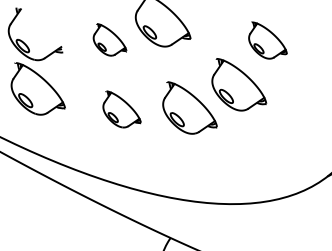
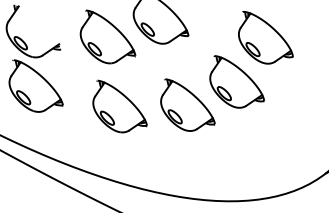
part: (109, 39) -> (107, 36), size x1.67
part: (267, 40) -> (265, 37), size x1.43
part: (121, 109) -> (119, 106), size x1.43

